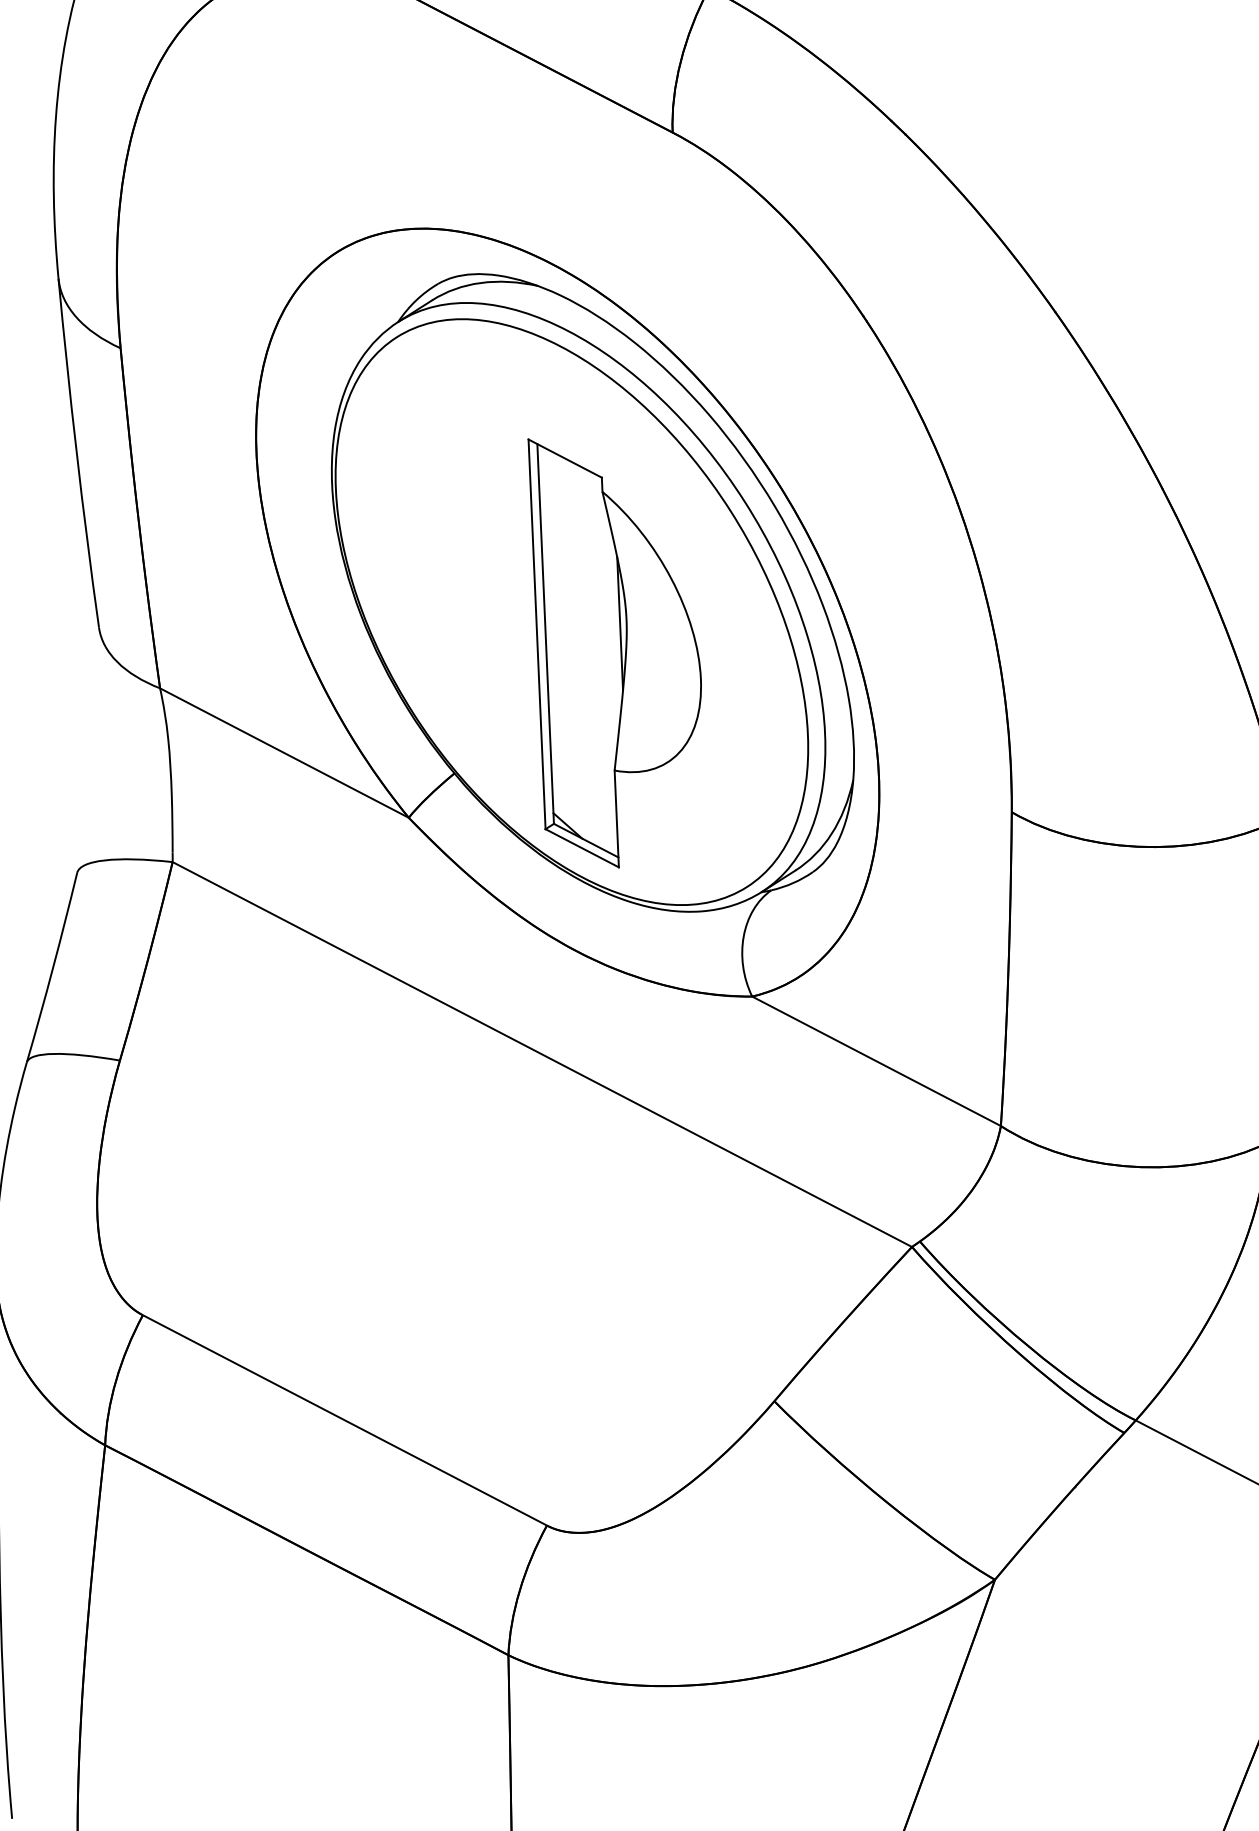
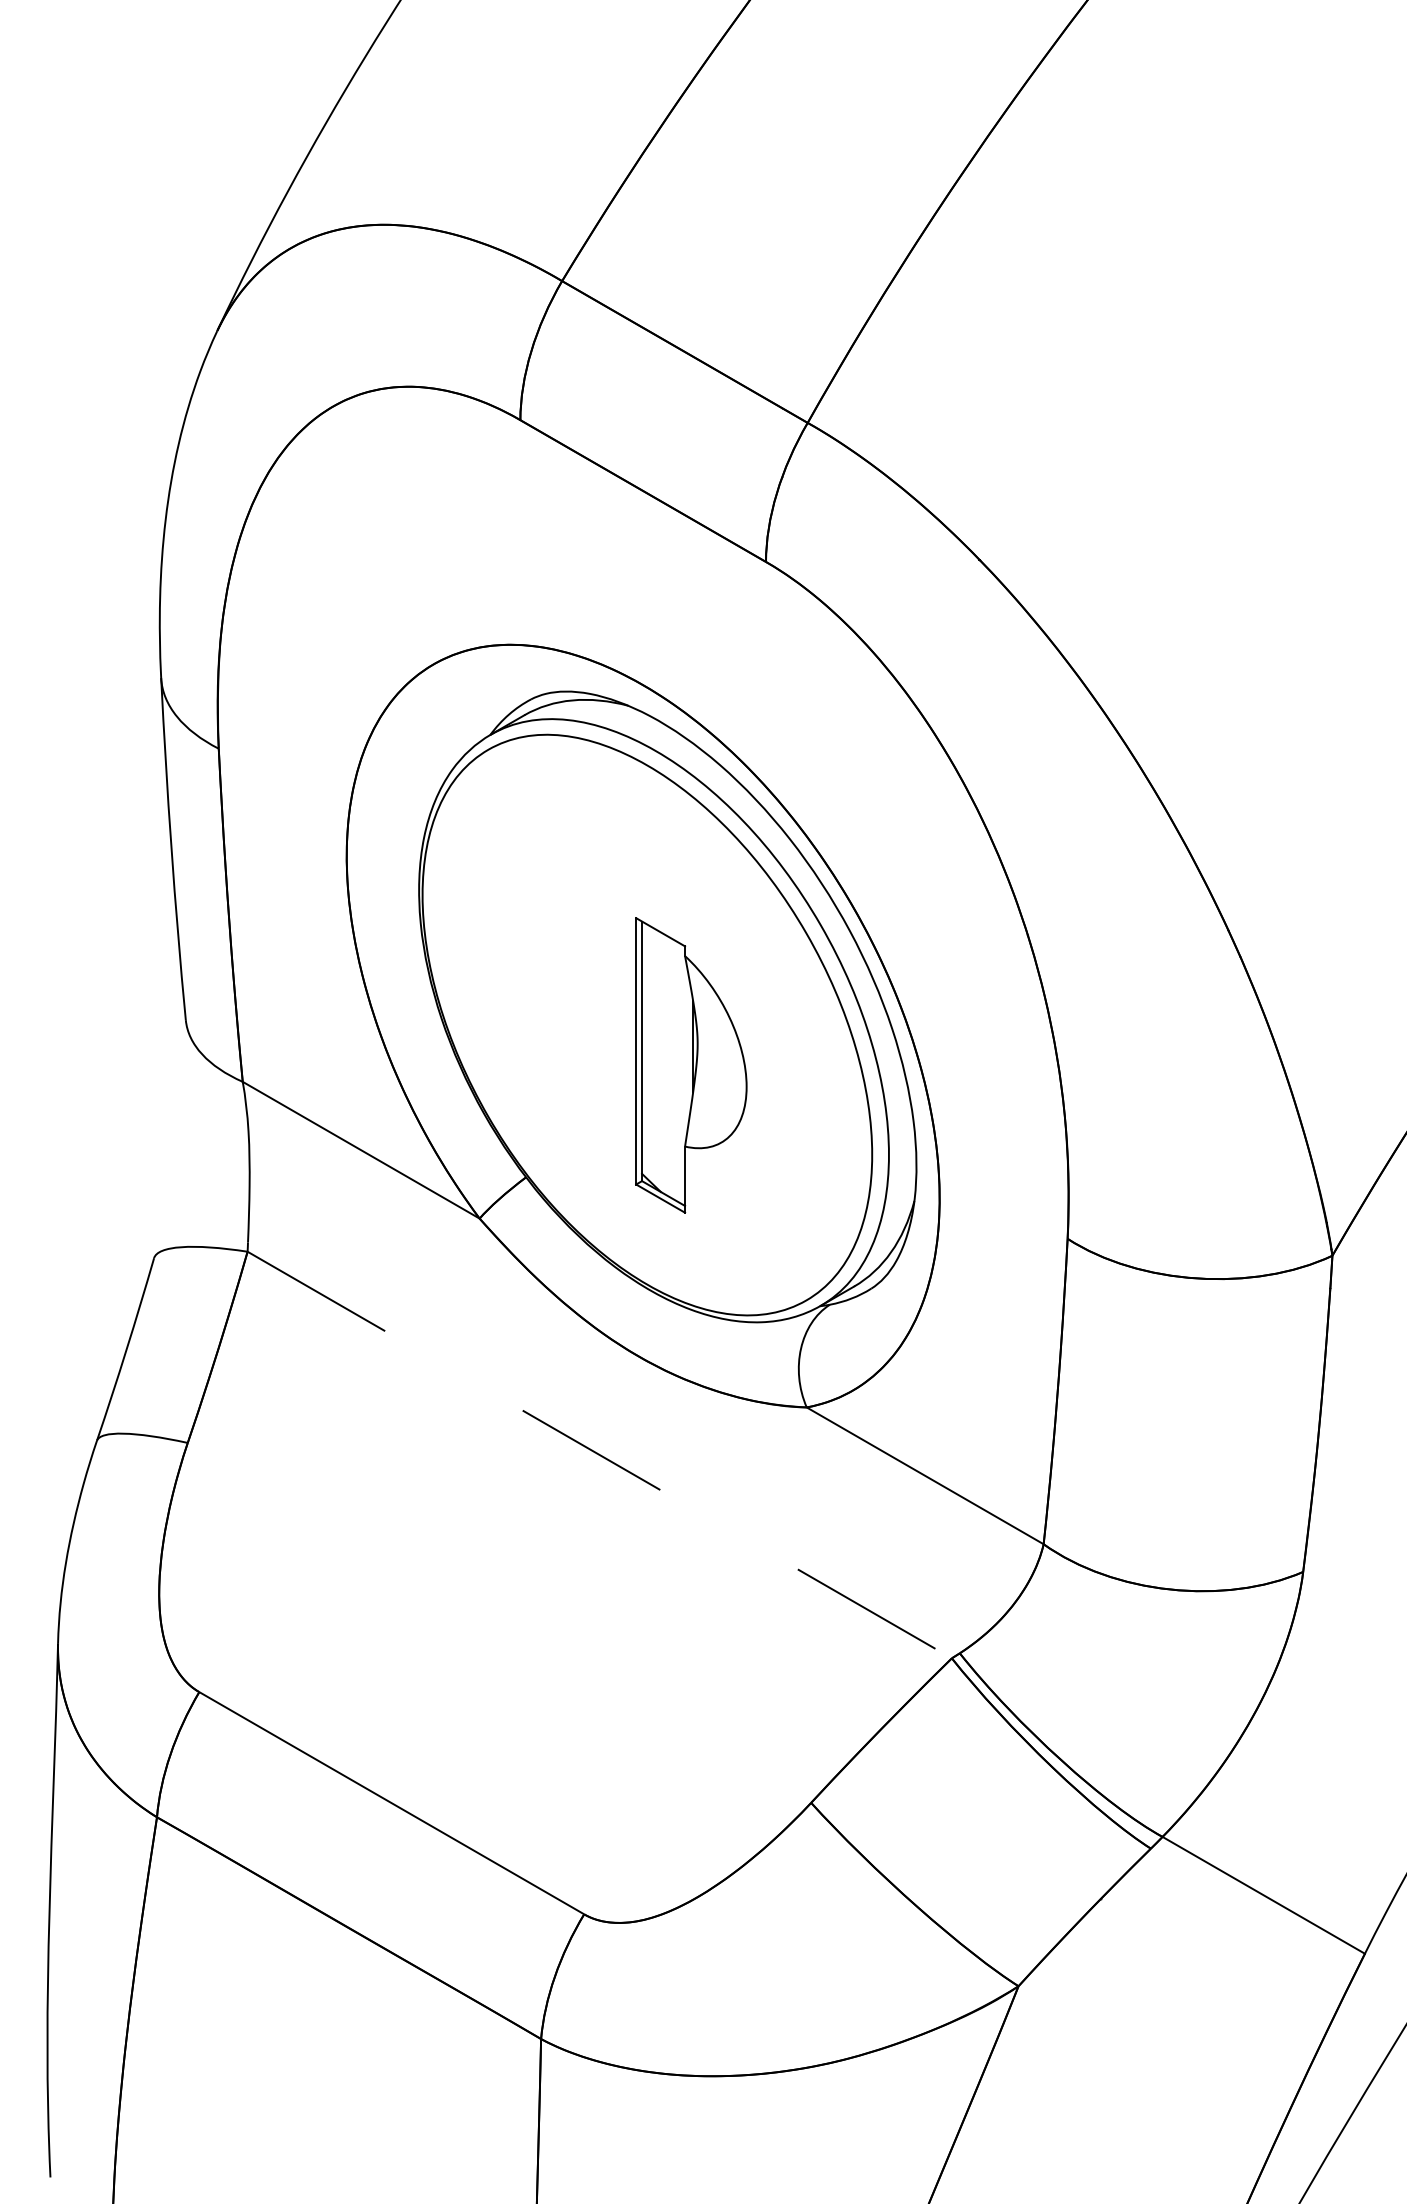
part: (618, 651) -> (691, 1065), size x0.7
line: (542, 1055) -> (599, 1455), solid -> dashed

